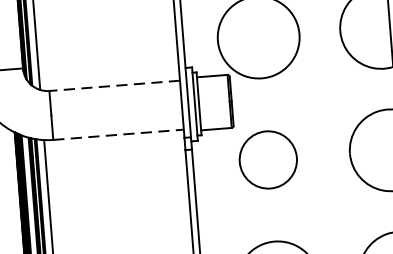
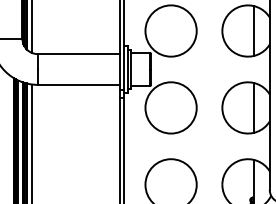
line: (114, 86) -> (78, 54), dashed -> solid
line: (119, 134) -> (79, 84), dashed -> solid
circle: (267, 159) -> (170, 107), size x1.43

